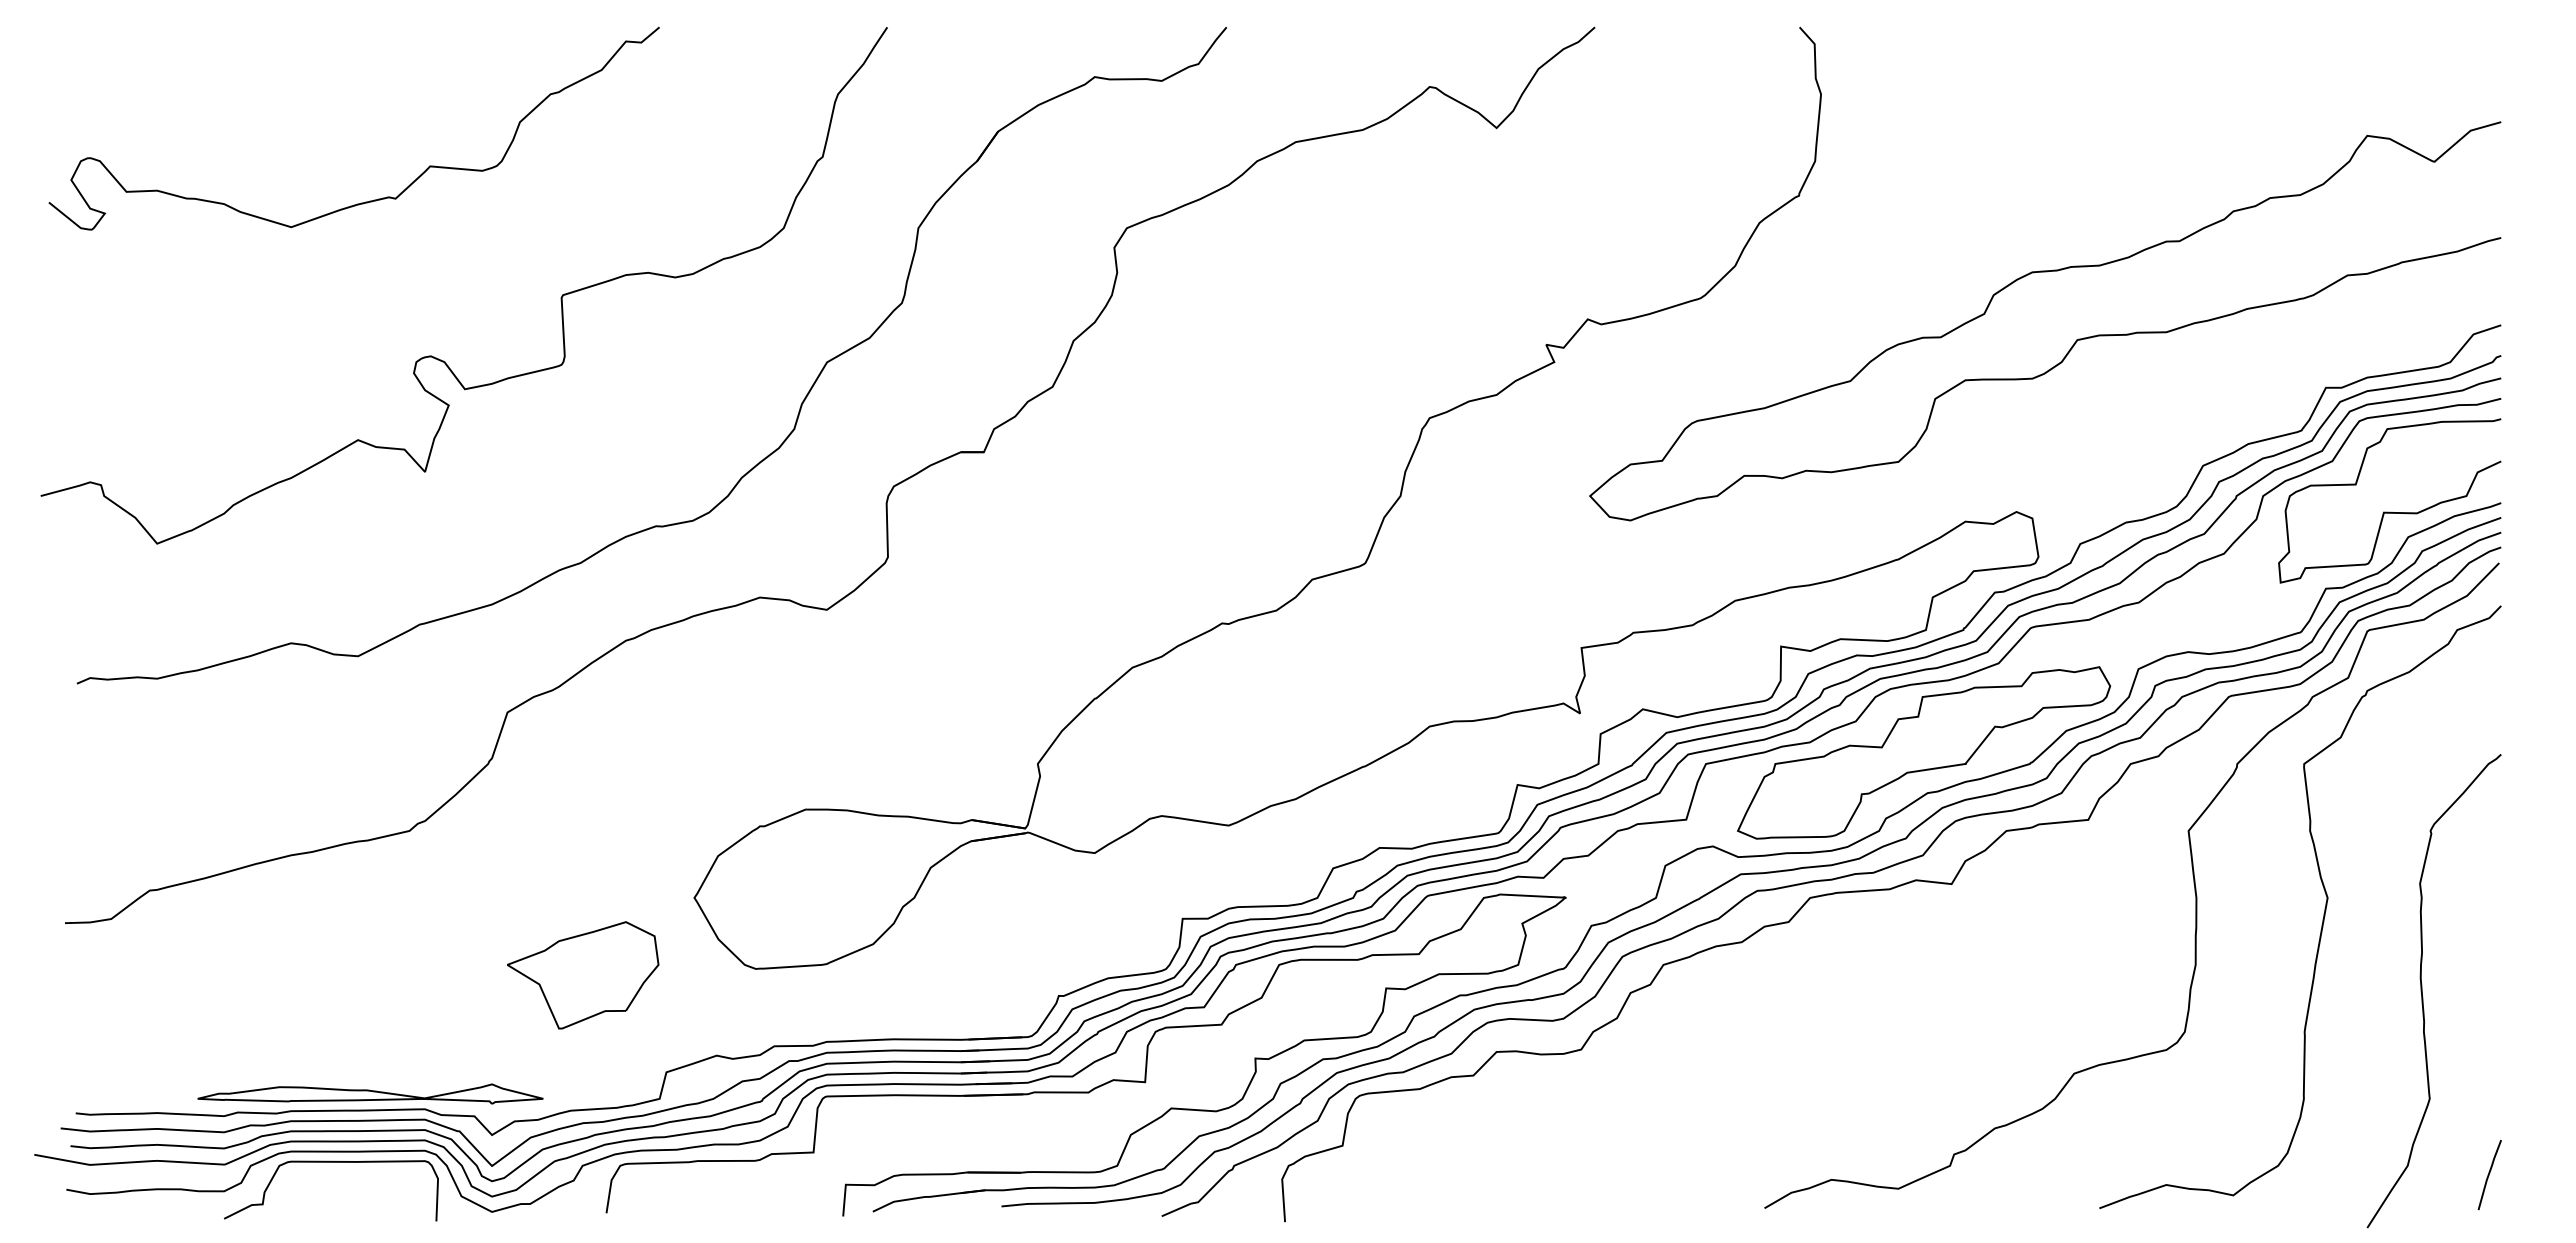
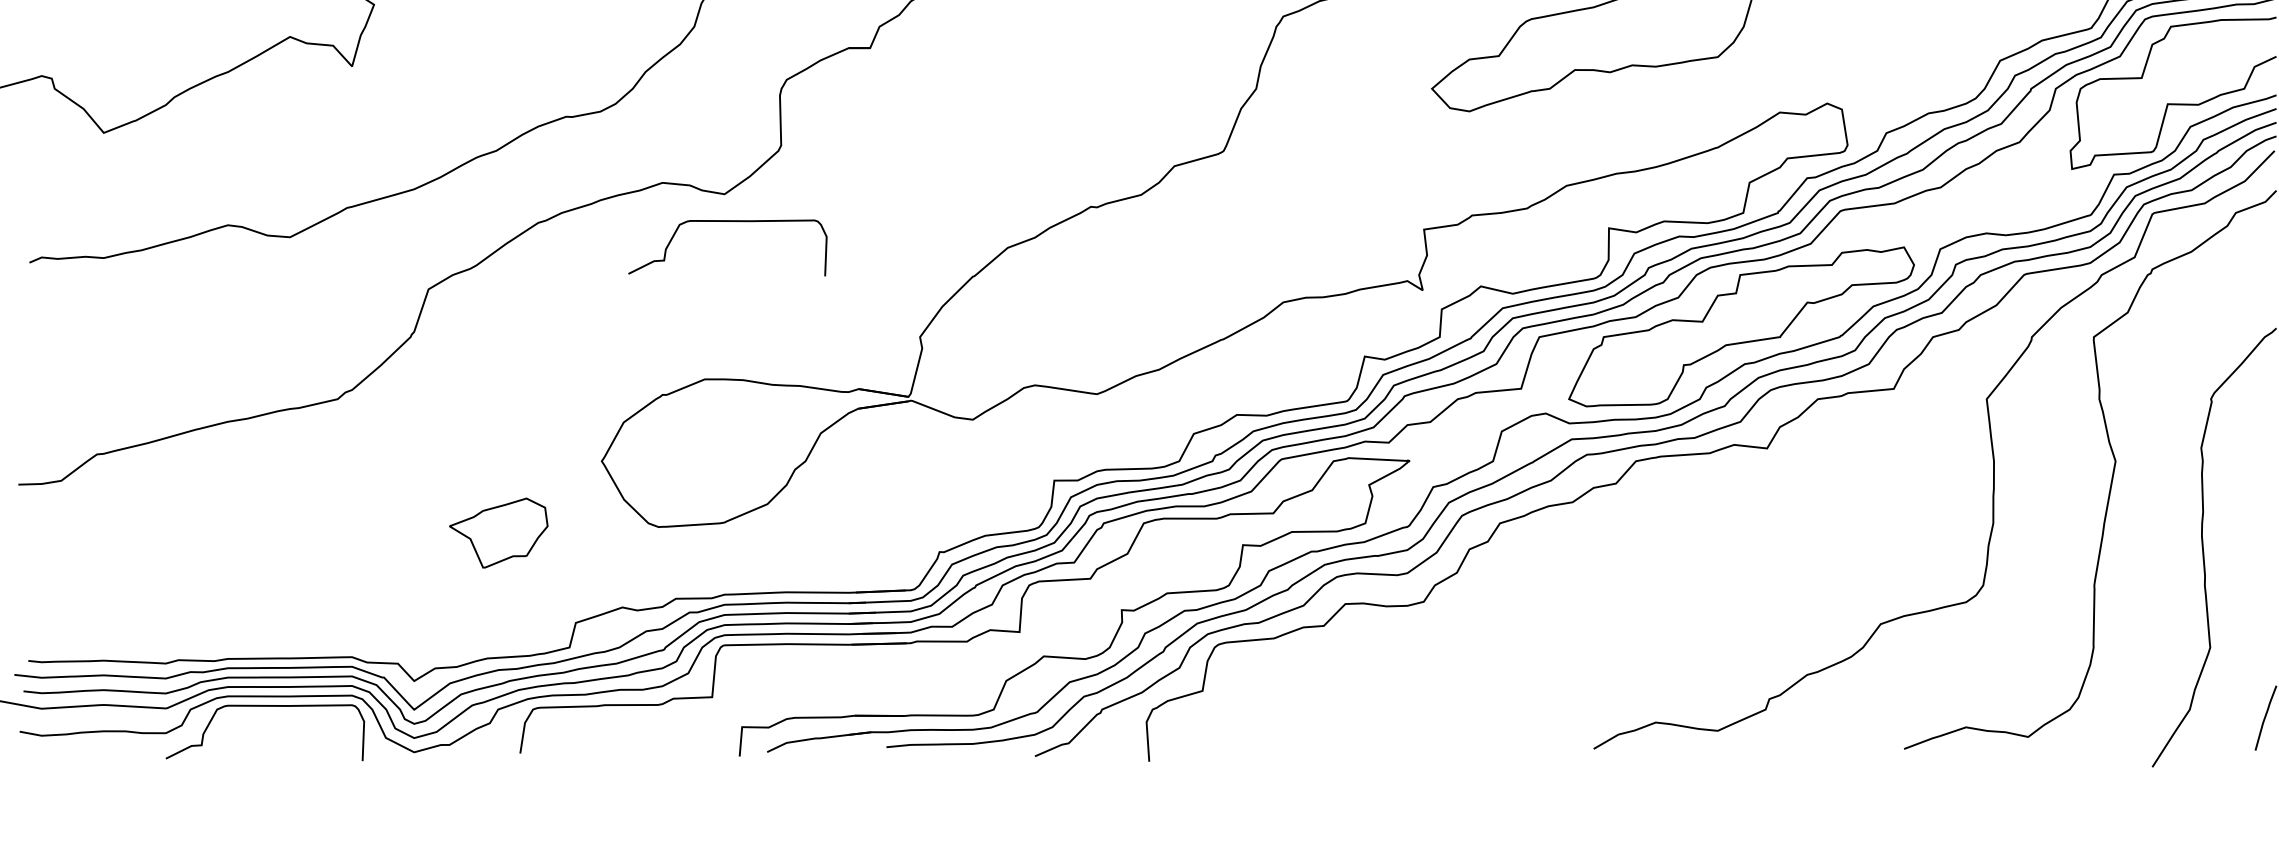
curve: (830, 639) -> (727, 221), added
part: (583, 975) -> (498, 533), size x0.7
part: (370, 1093) -> (301, 642), removed

